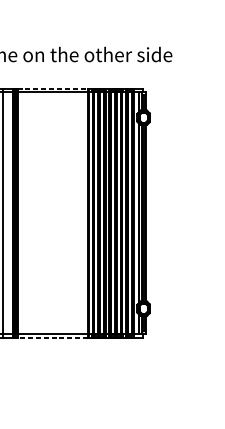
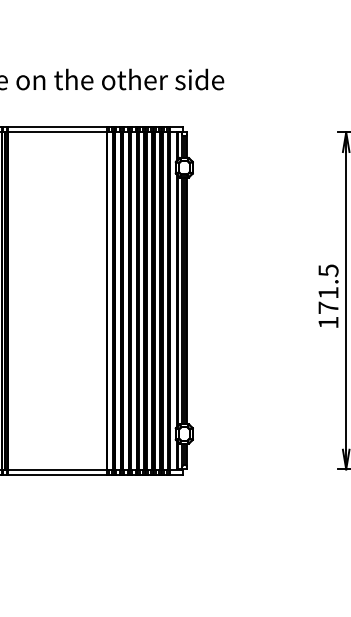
line: (53, 88) -> (58, 126), dashed -> solid
line: (52, 337) -> (57, 474), dashed -> solid

